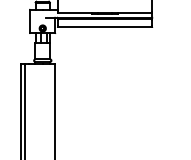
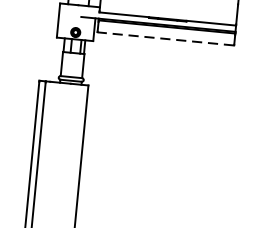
line: (104, 26) -> (165, 38), solid -> dashed

